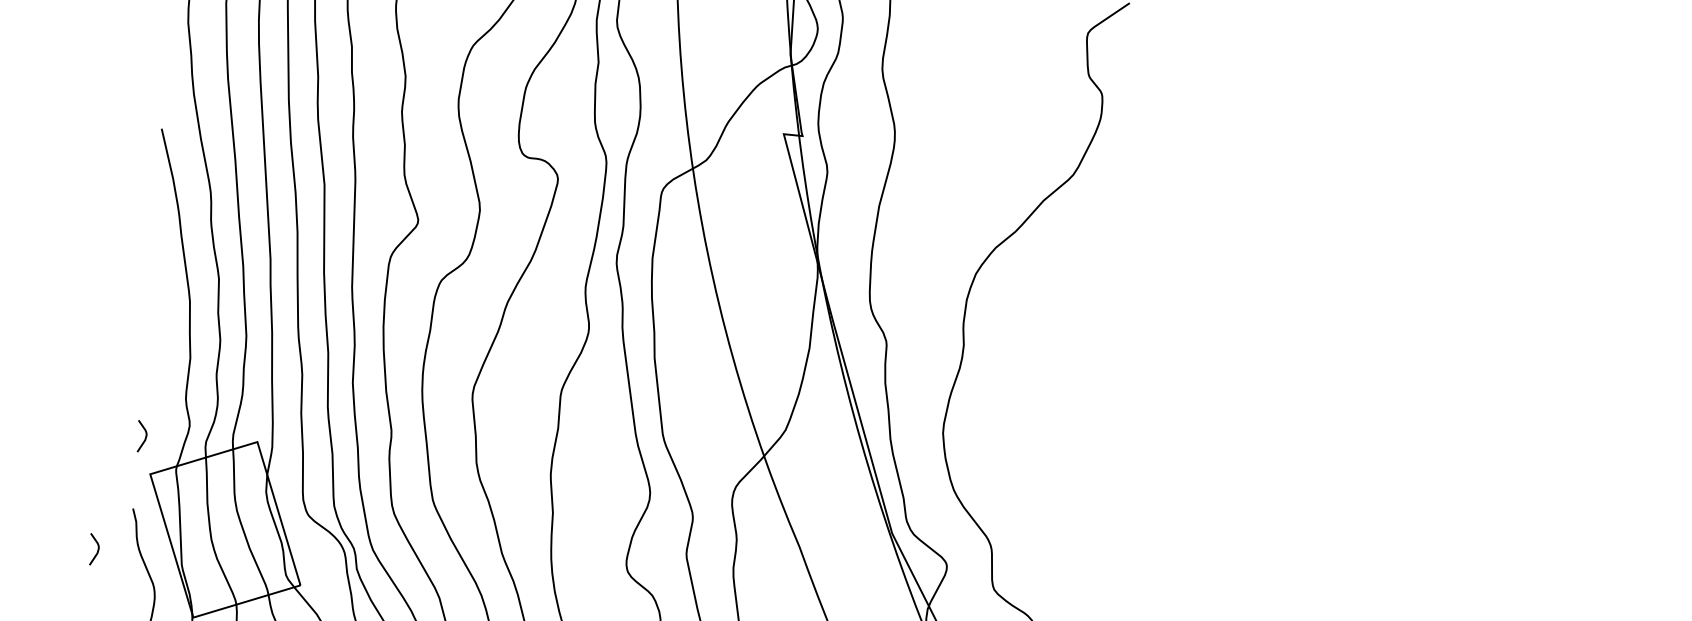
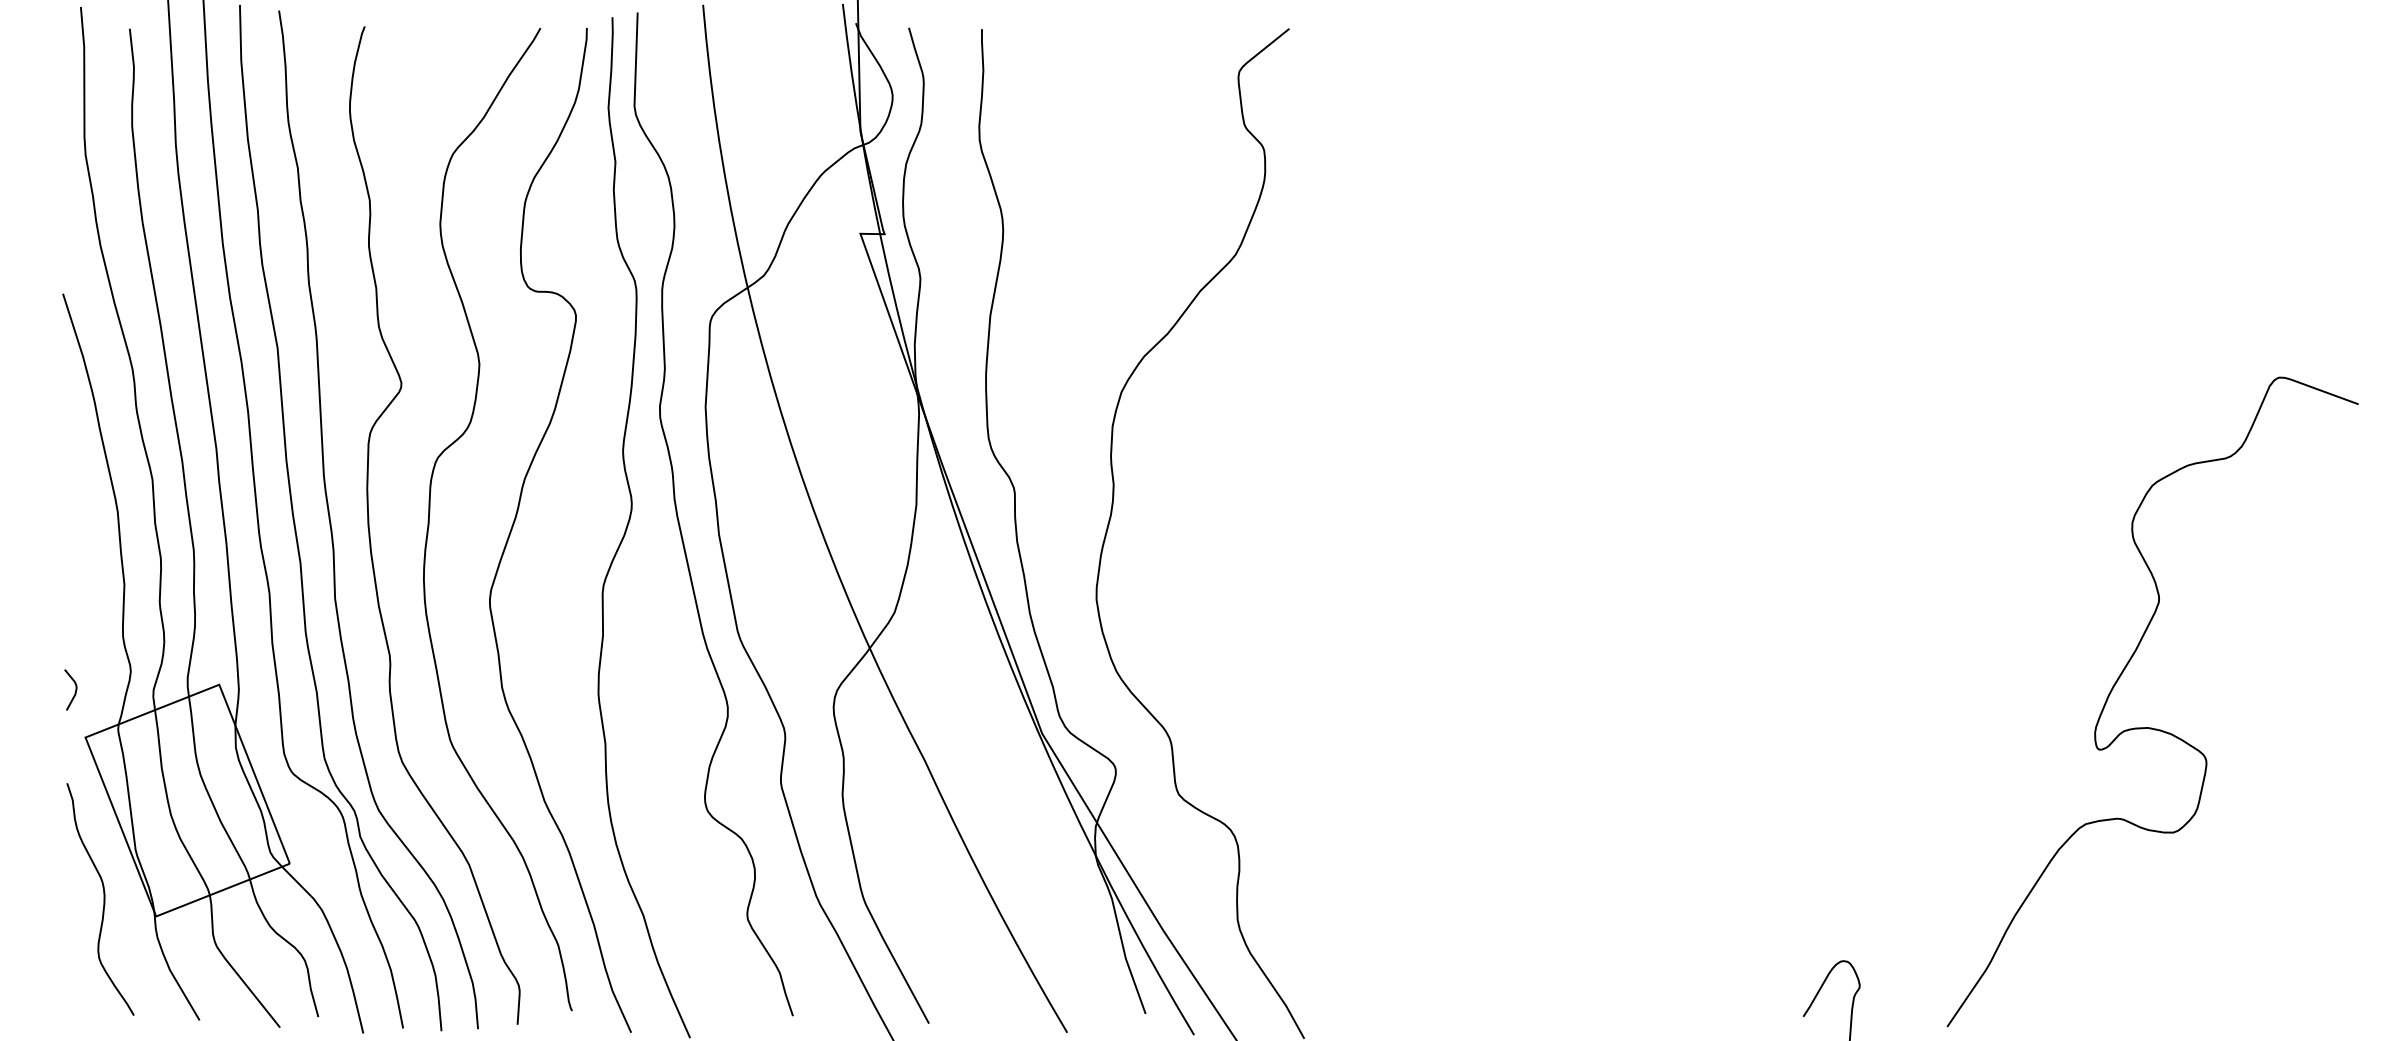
curve: (97, 549) -> (26, 839), removed

